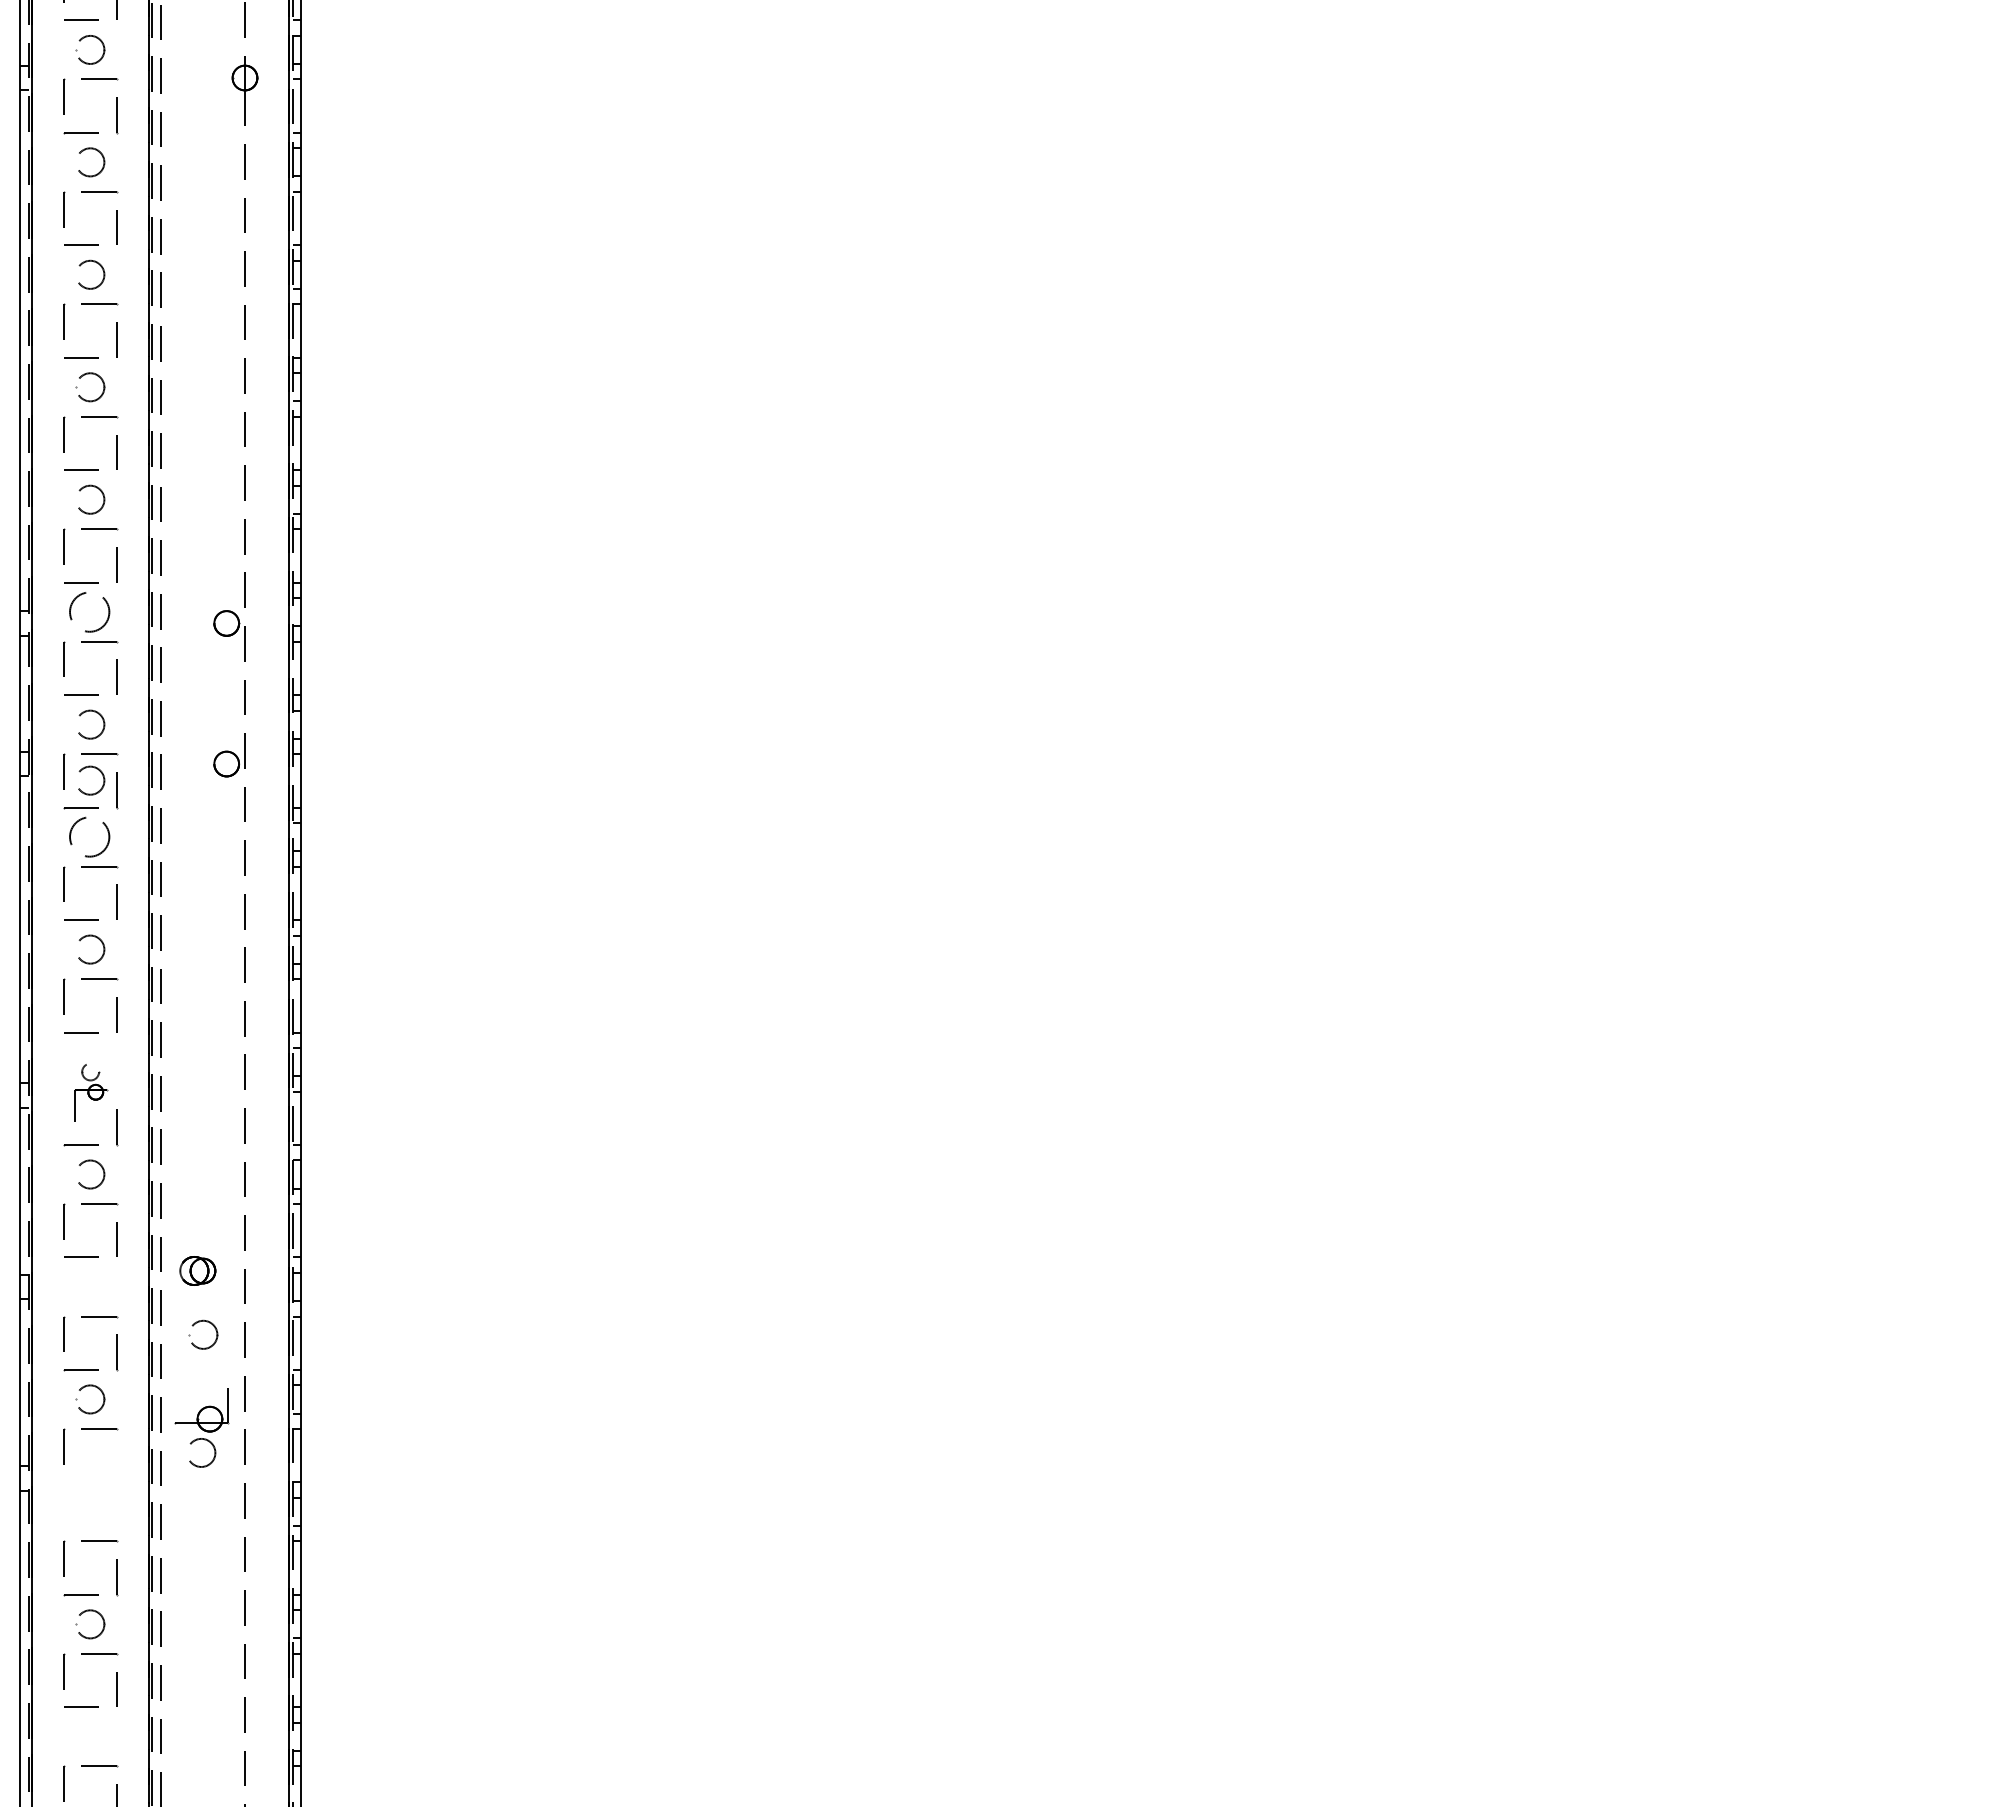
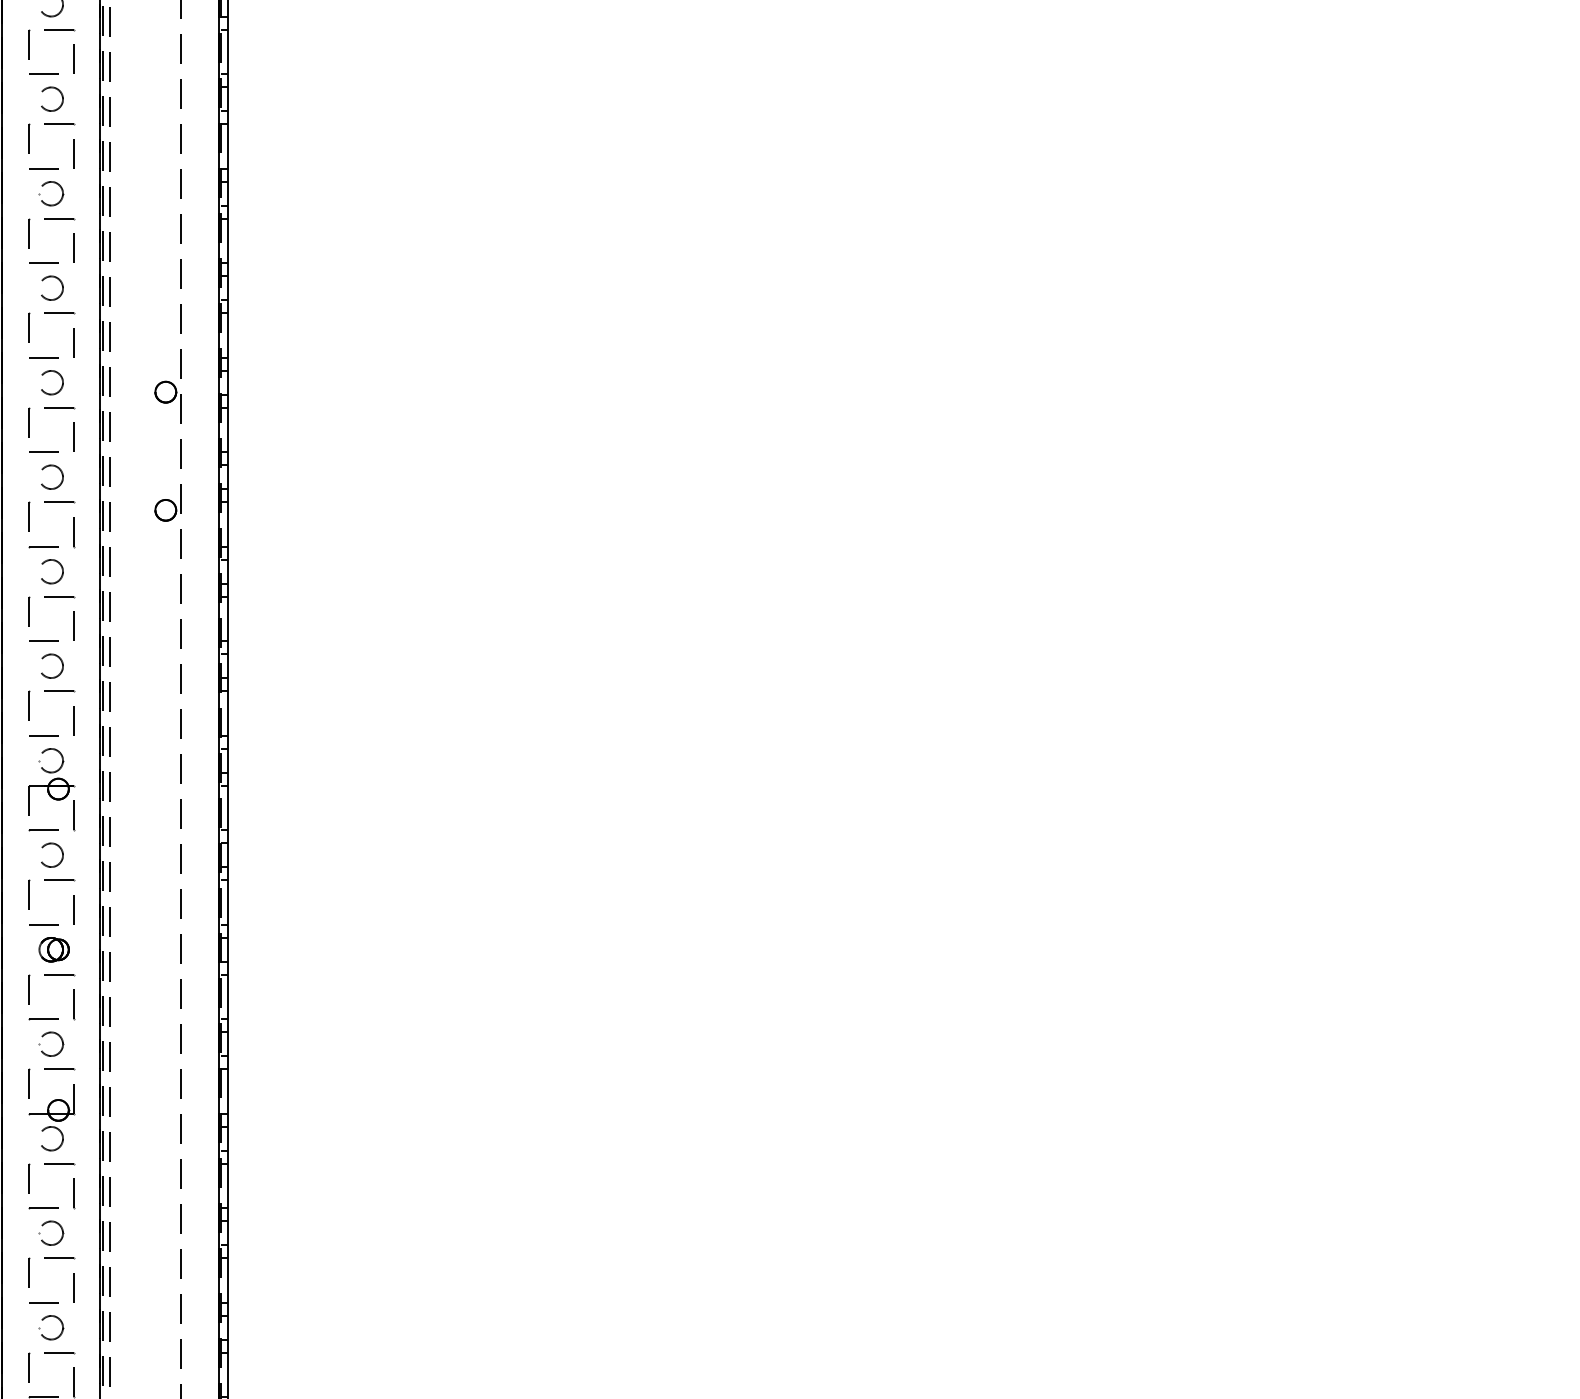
circle: (91, 612) -> (52, 382), size x0.71
circle: (91, 780) -> (52, 524), removed
circle: (91, 837) -> (52, 572), size x0.71
part: (90, 1086) -> (51, 781), size x1.67
part: (197, 1270) -> (53, 949), moved
part: (206, 1322) -> (53, 1317), moved
part: (201, 1427) -> (51, 1117), moved

